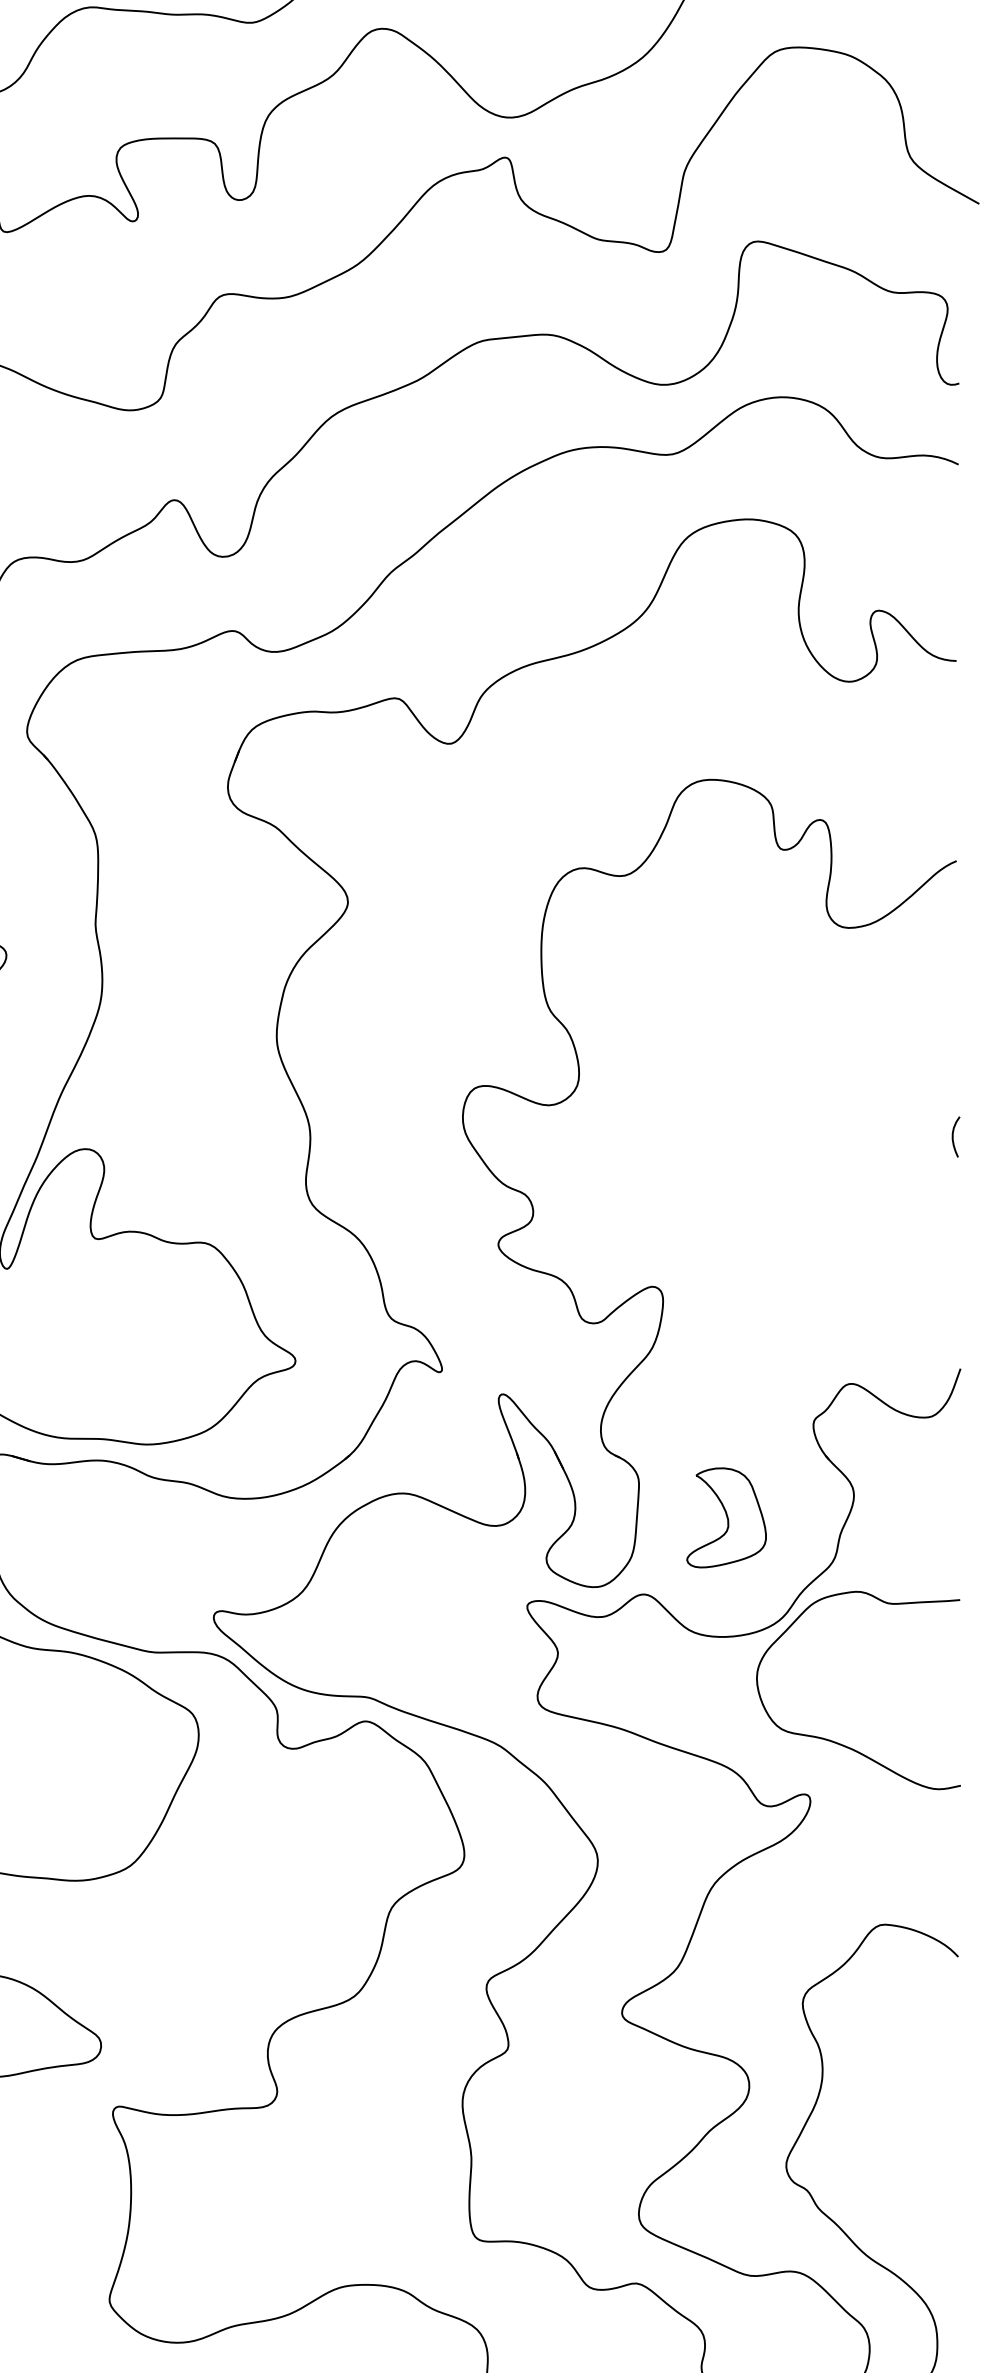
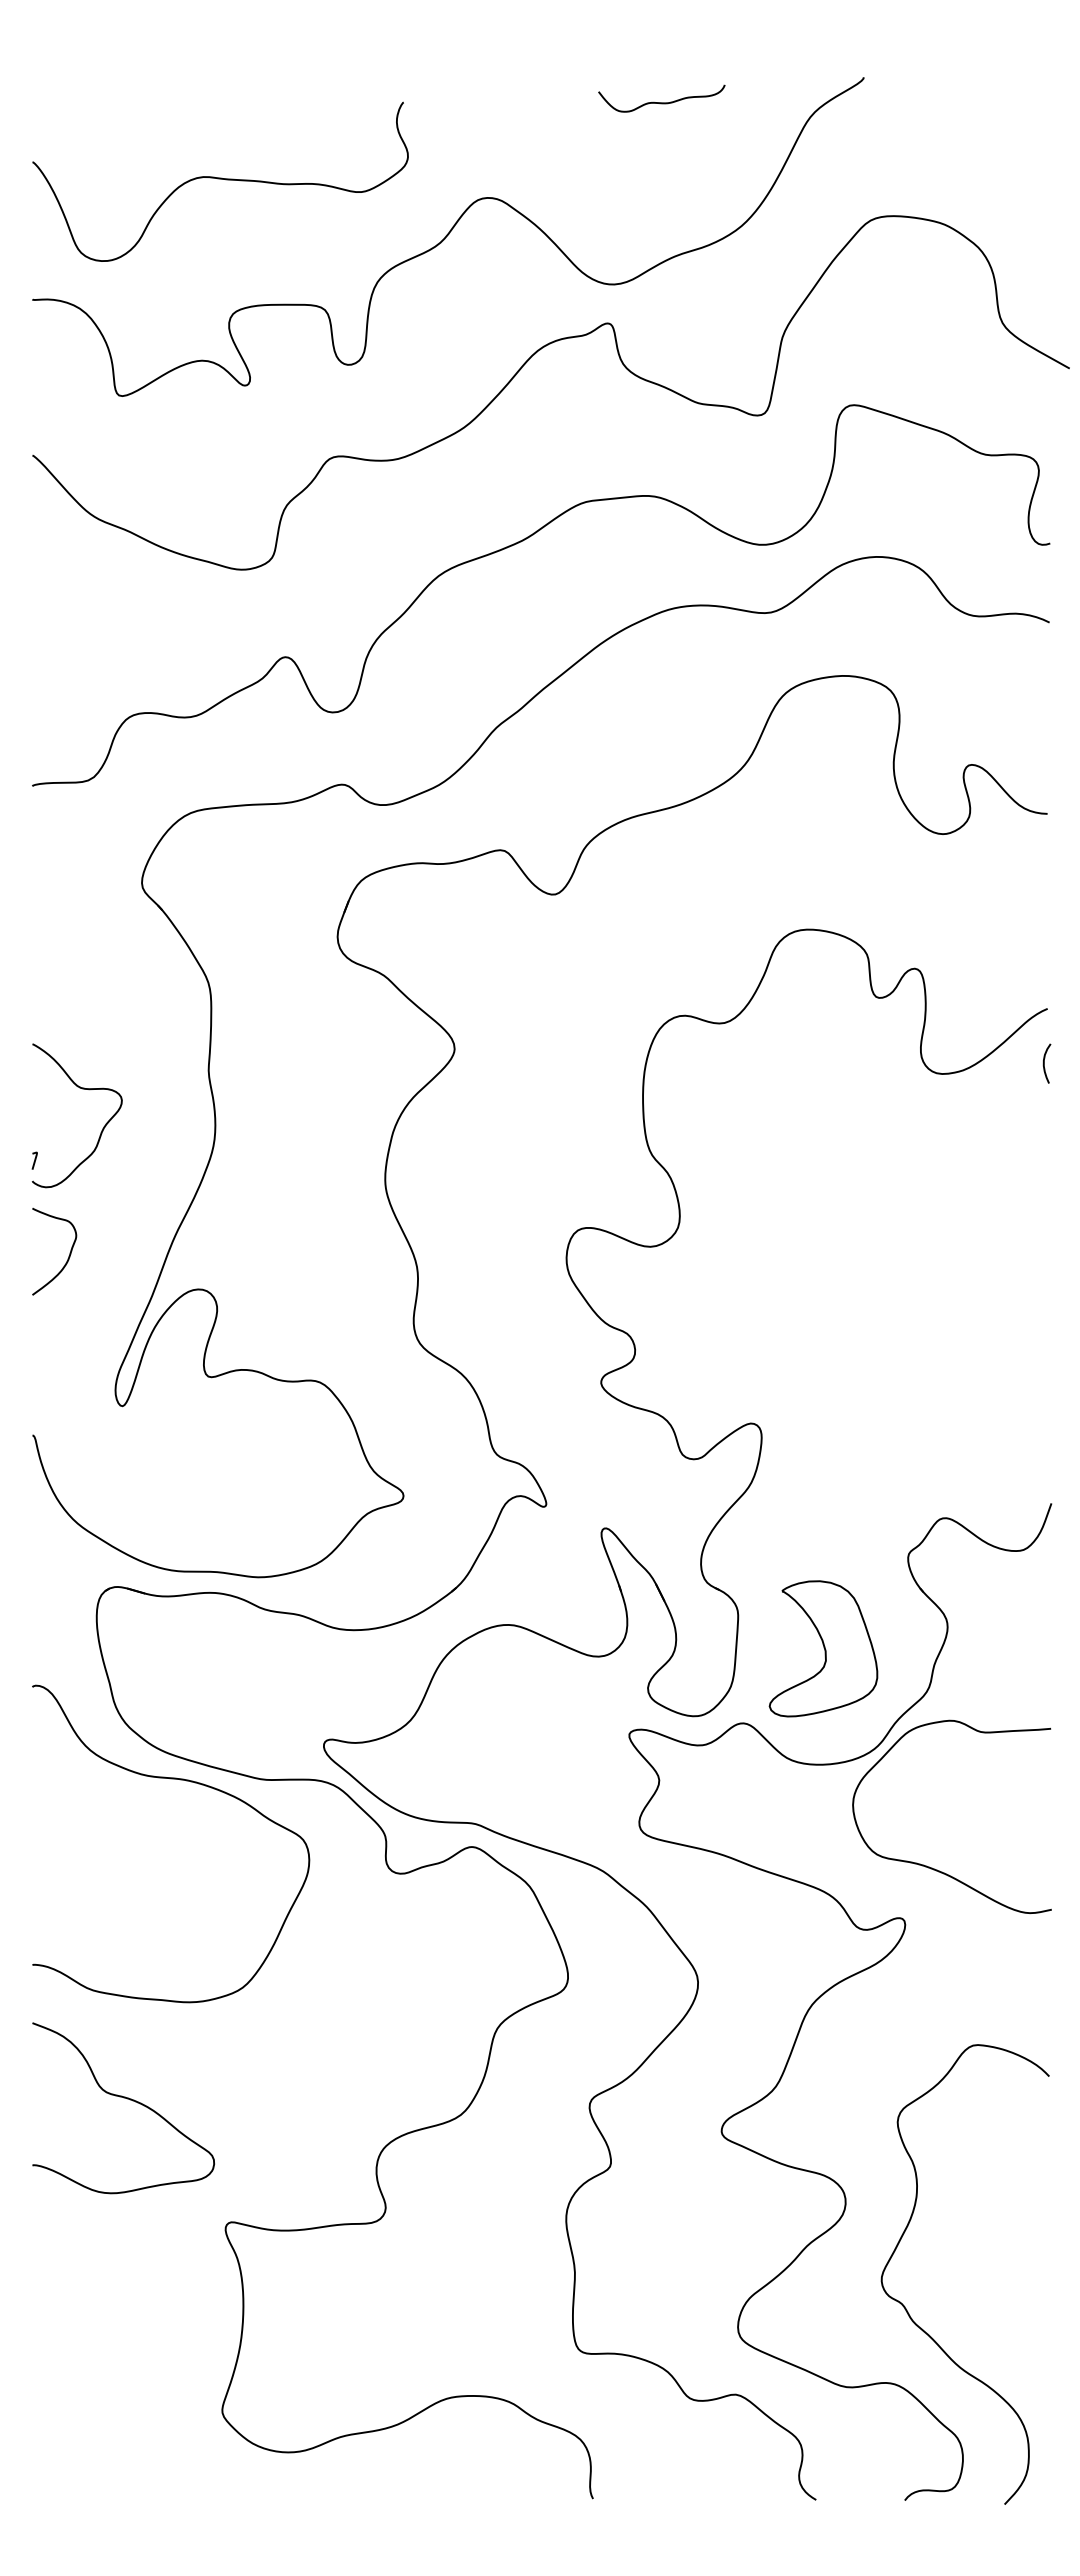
curve: (953, 1136) -> (1044, 1063), moved
part: (726, 1517) -> (823, 1648), size x1.4

